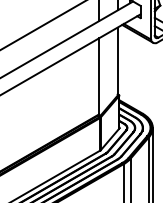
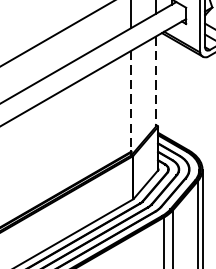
line: (117, 62) -> (155, 82), solid -> dashed
line: (99, 76) -> (131, 101), solid -> dashed

